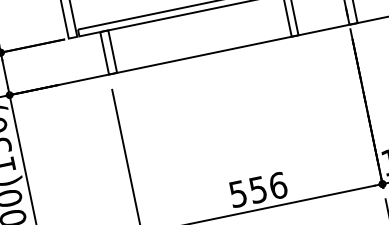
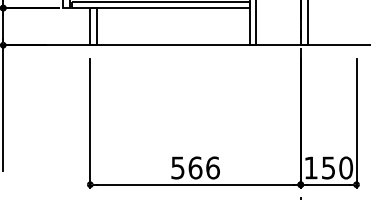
text: (258, 189) -> (195, 167), 556 -> 566

